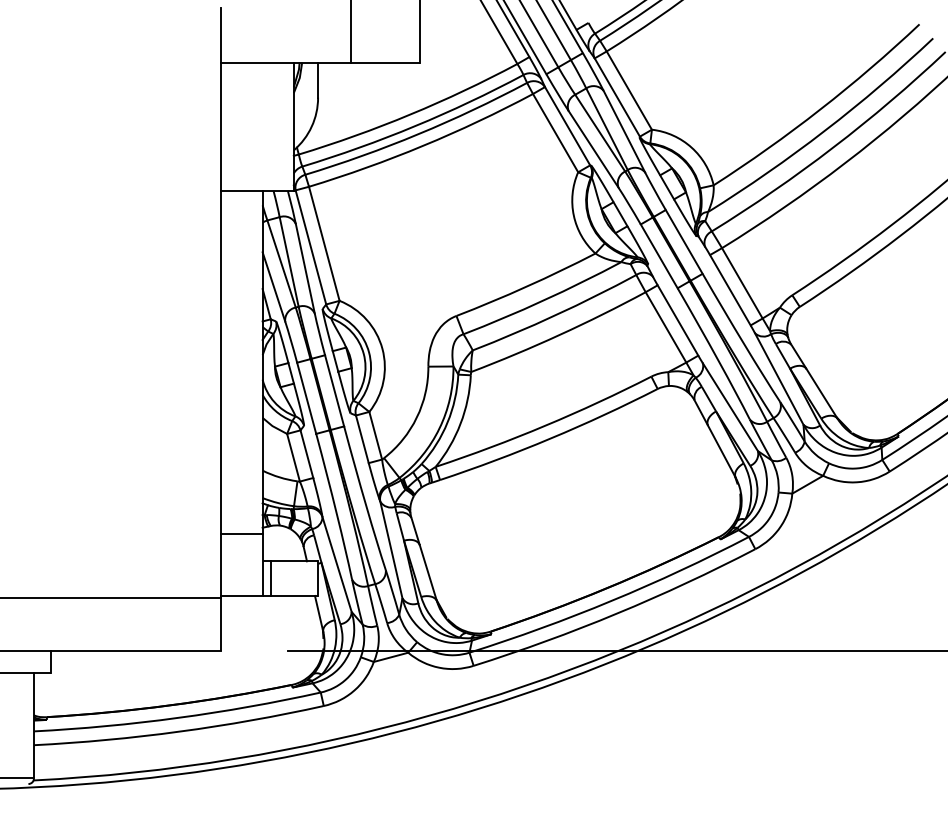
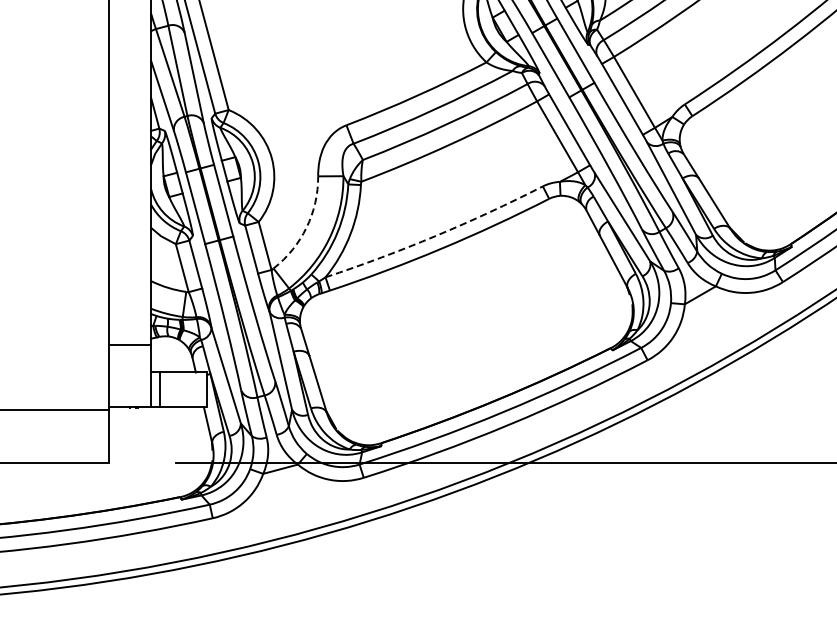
arc: (416, 417) -> (306, 227), solid -> dashed
arc: (545, 425) -> (436, 235), solid -> dashed

